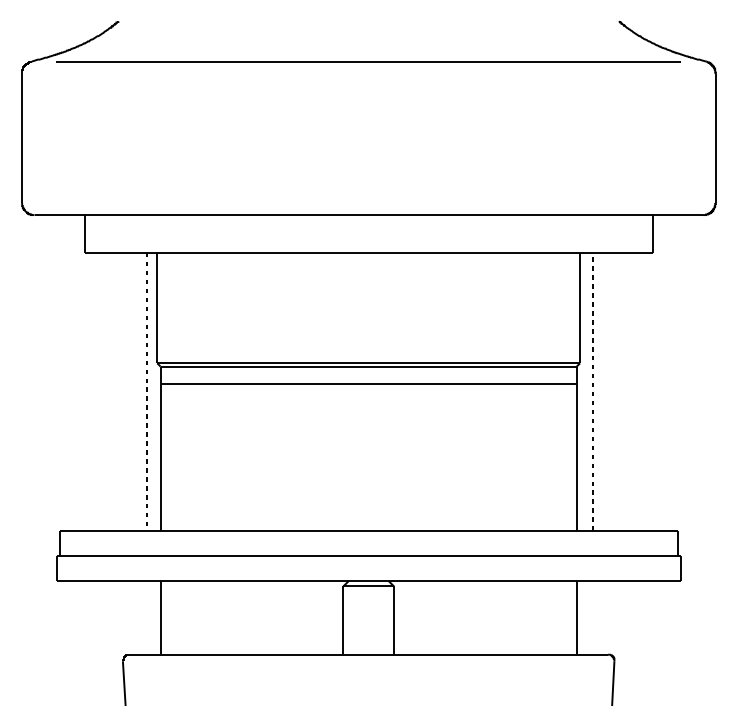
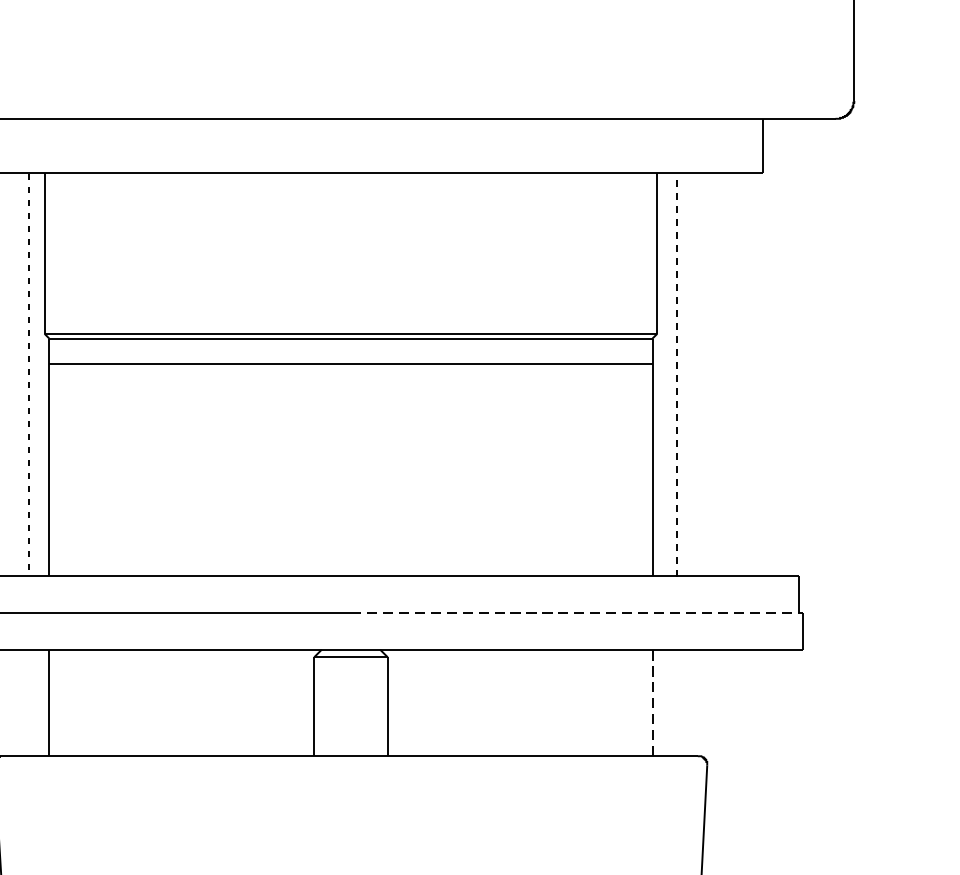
line: (525, 555) -> (578, 612), solid -> dashed
line: (576, 617) -> (652, 702), solid -> dashed

